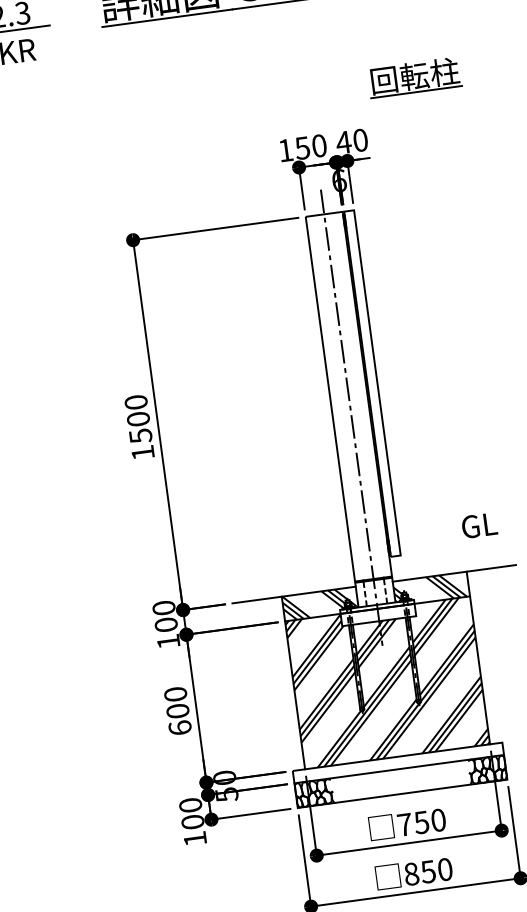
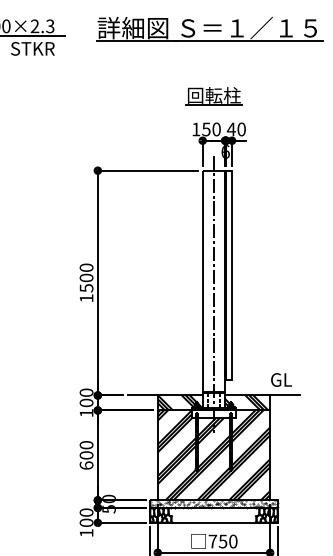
part: (413, 77) -> (213, 96), moved
text: (479, 524) -> (281, 379), moved
hatch: (397, 762) -> (213, 503), added

